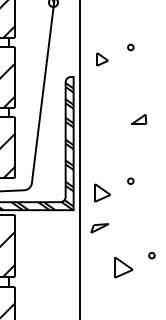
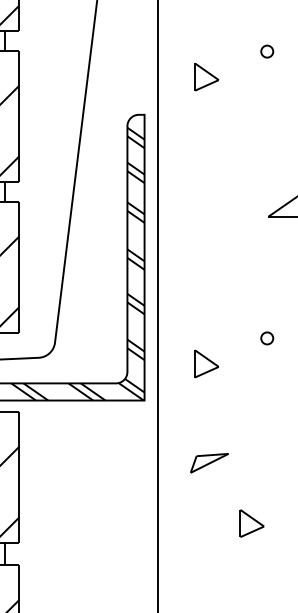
part: (102, 193) -> (206, 364), size x0.71
part: (99, 228) -> (208, 463), moved
part: (123, 267) -> (251, 523), size x0.62

